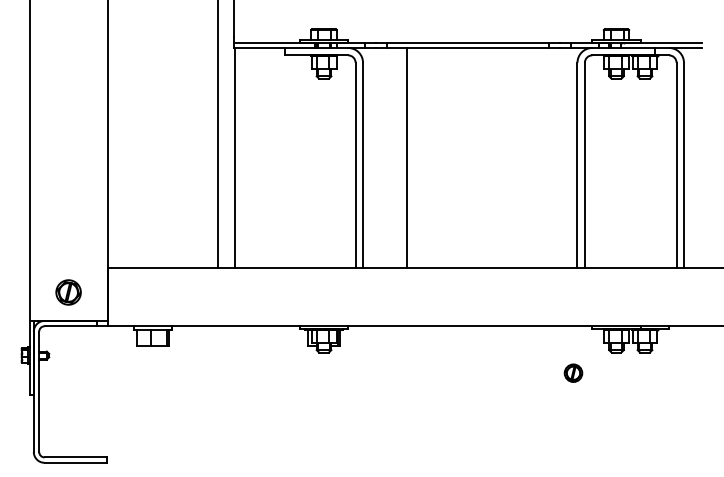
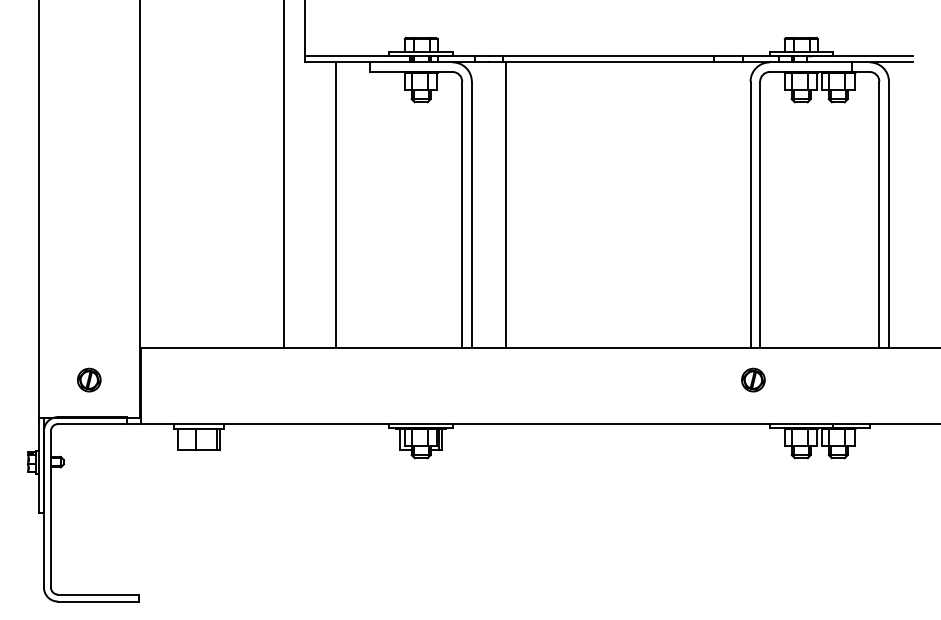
line: (235, 158) -> (336, 205), moved
line: (406, 158) -> (505, 205), moved
part: (68, 291) -> (89, 379), size x0.71
part: (573, 372) -> (753, 379), moved

